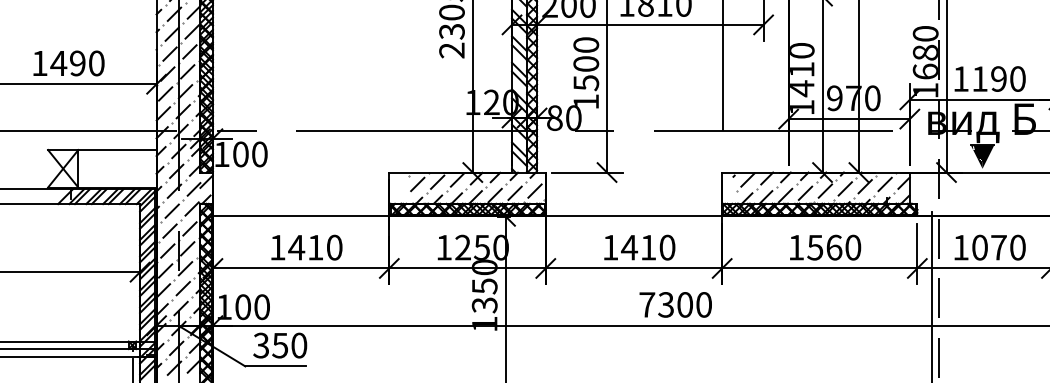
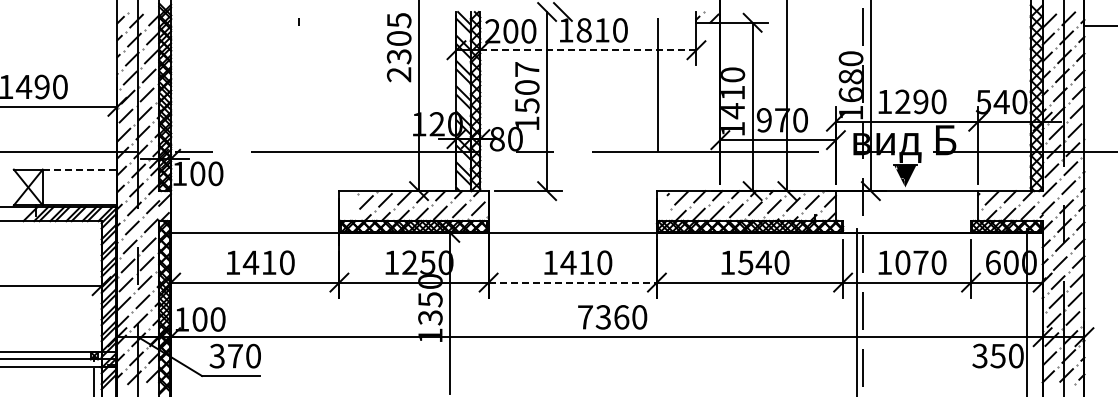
line: (650, 25) -> (588, 50), solid -> dashed
text: (586, 45) -> (527, 69), 1500 -> 1507
text: (979, 78) -> (902, 101), 1190 -> 1290
line: (117, 149) -> (80, 169), solid -> dashed
text: (833, 247) -> (763, 262), 1560 -> 1540
line: (634, 268) -> (573, 282), solid -> dashed
text: (685, 305) -> (621, 317), 7300 -> 7360
text: (279, 345) -> (234, 356), 350 -> 370

